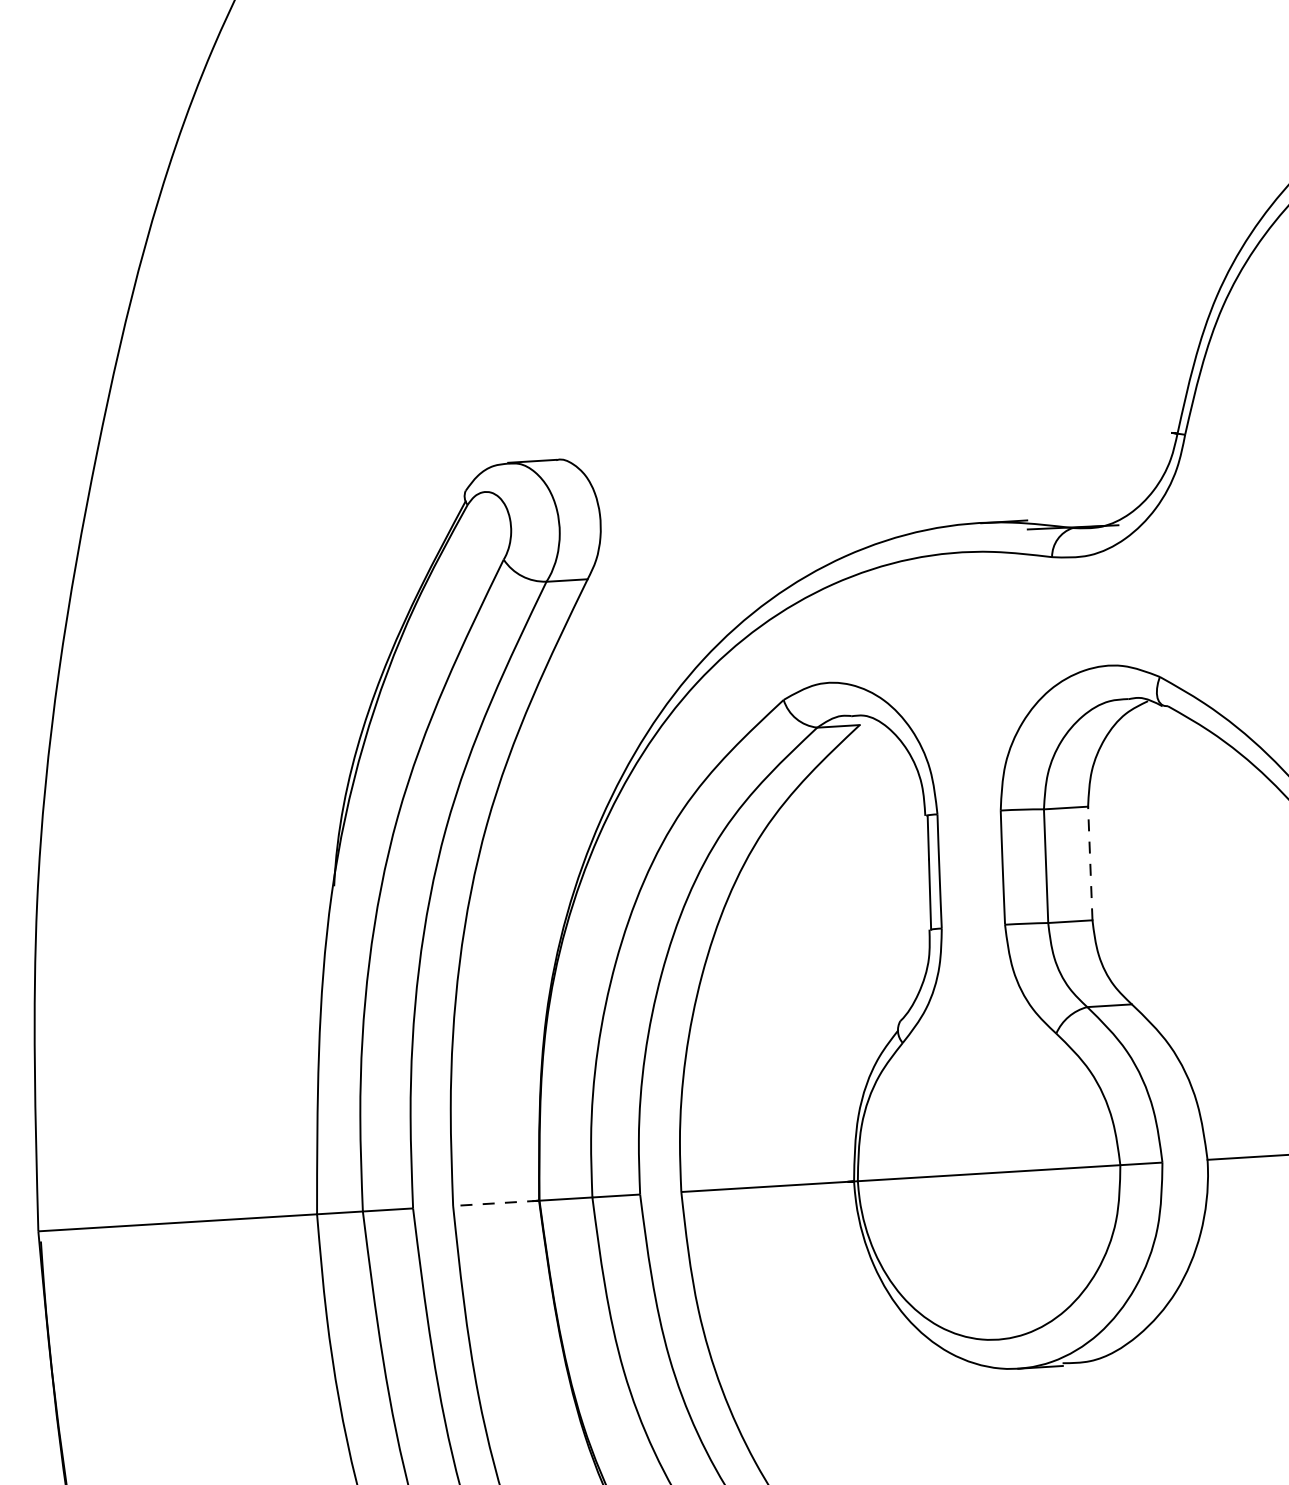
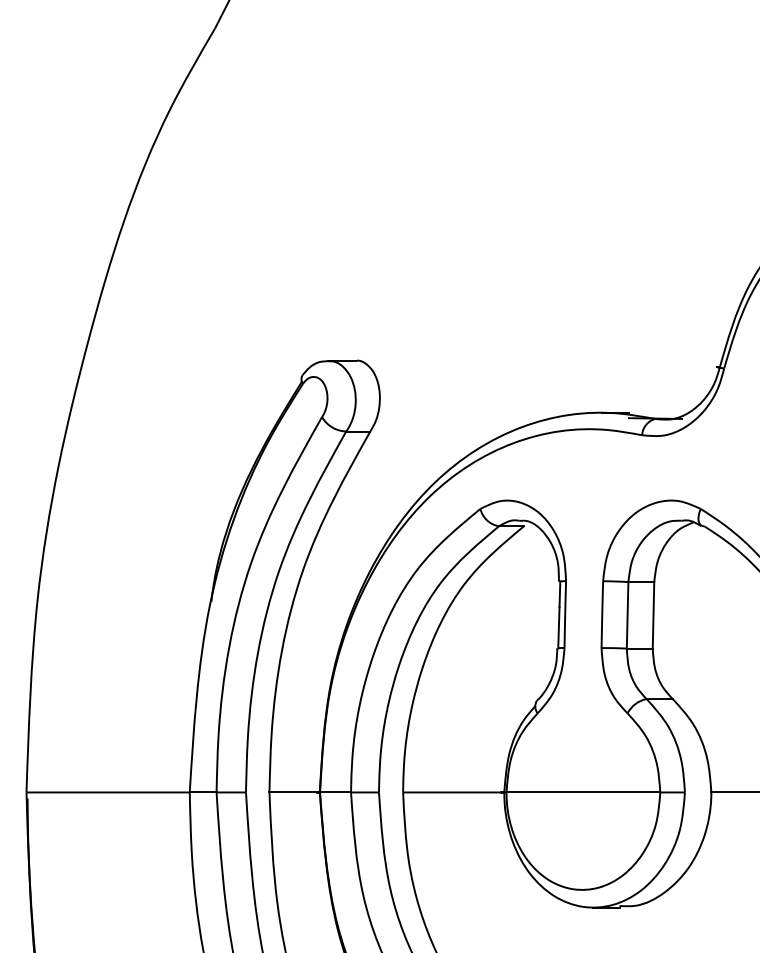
line: (1090, 862) -> (653, 614), dashed -> solid
line: (495, 1203) -> (294, 792), dashed -> solid

